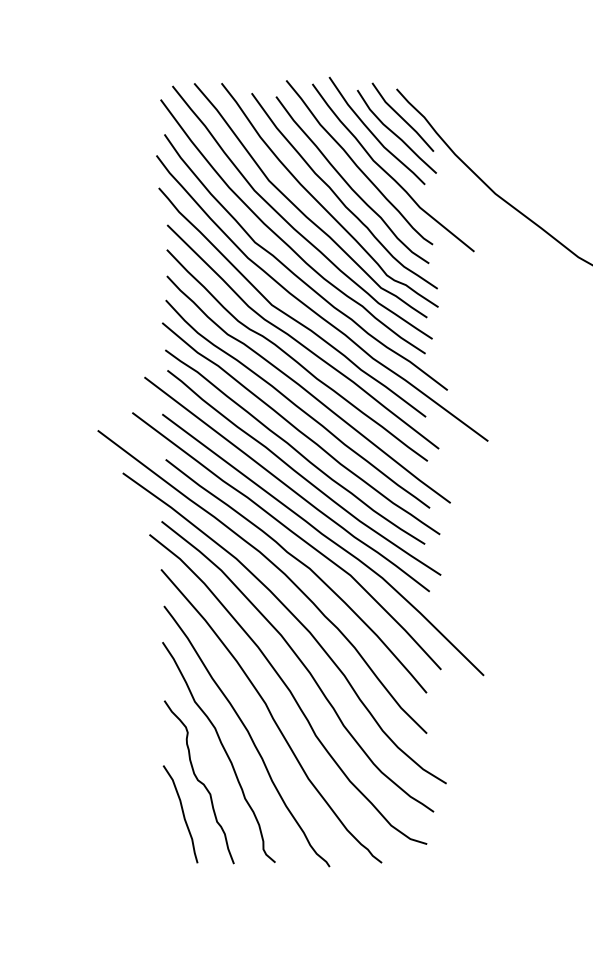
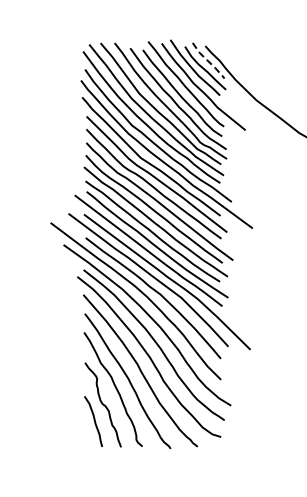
line: (400, 116) -> (207, 60), solid -> dashed

